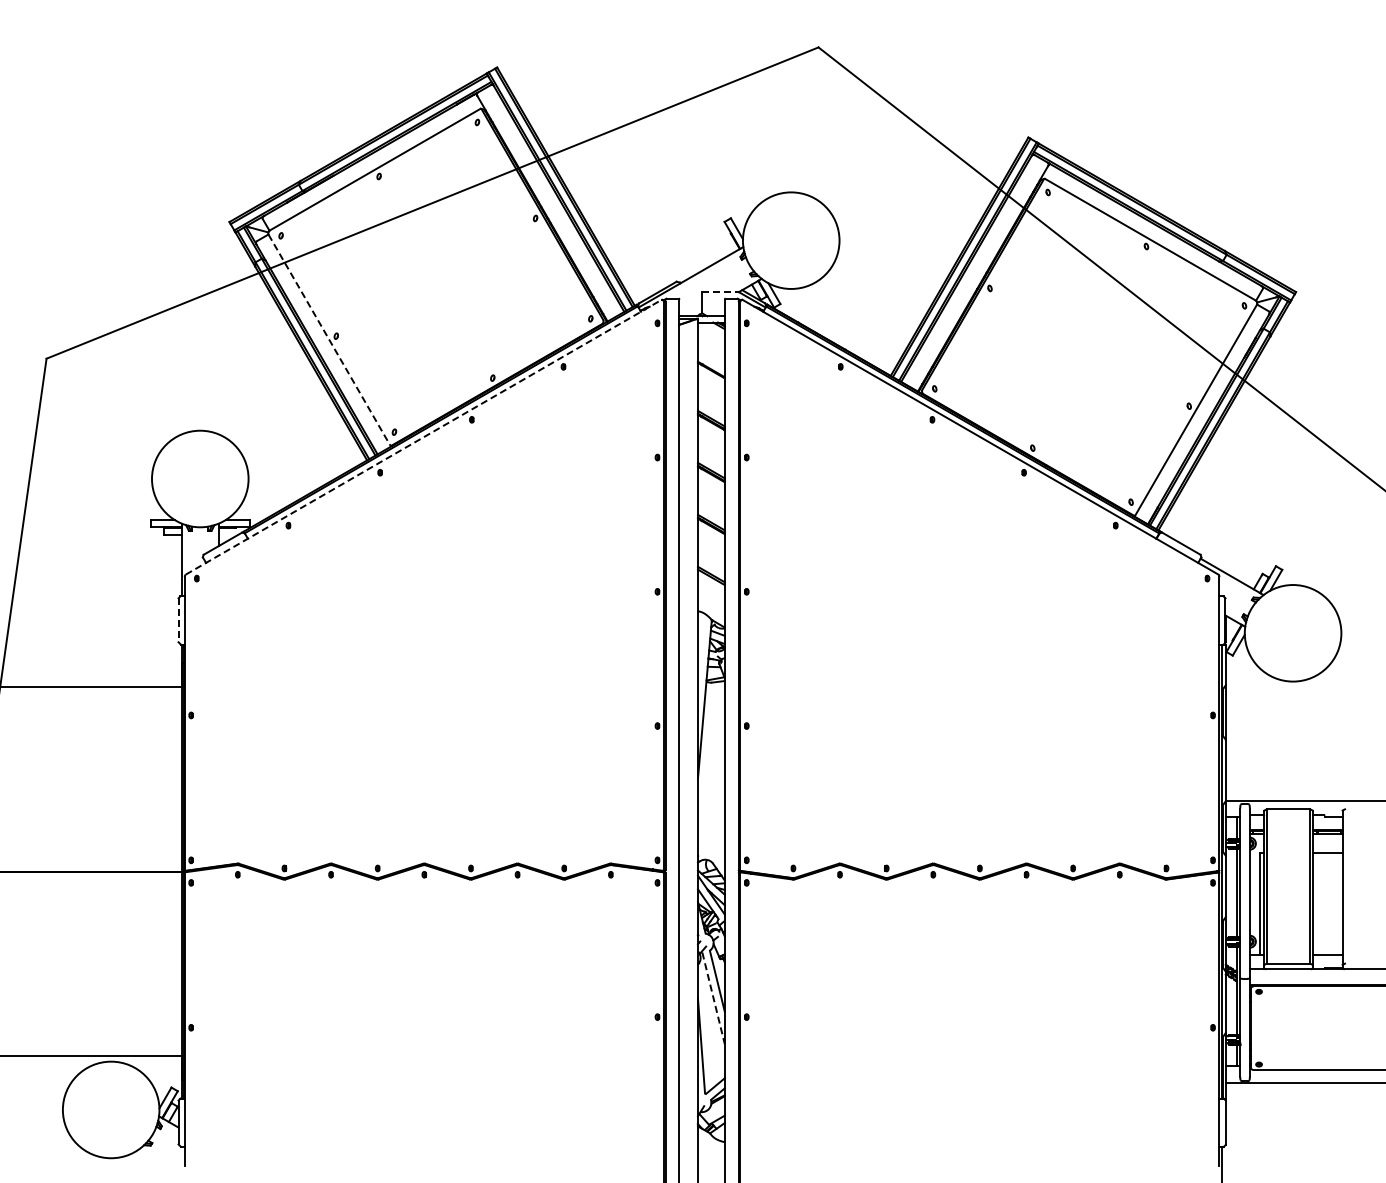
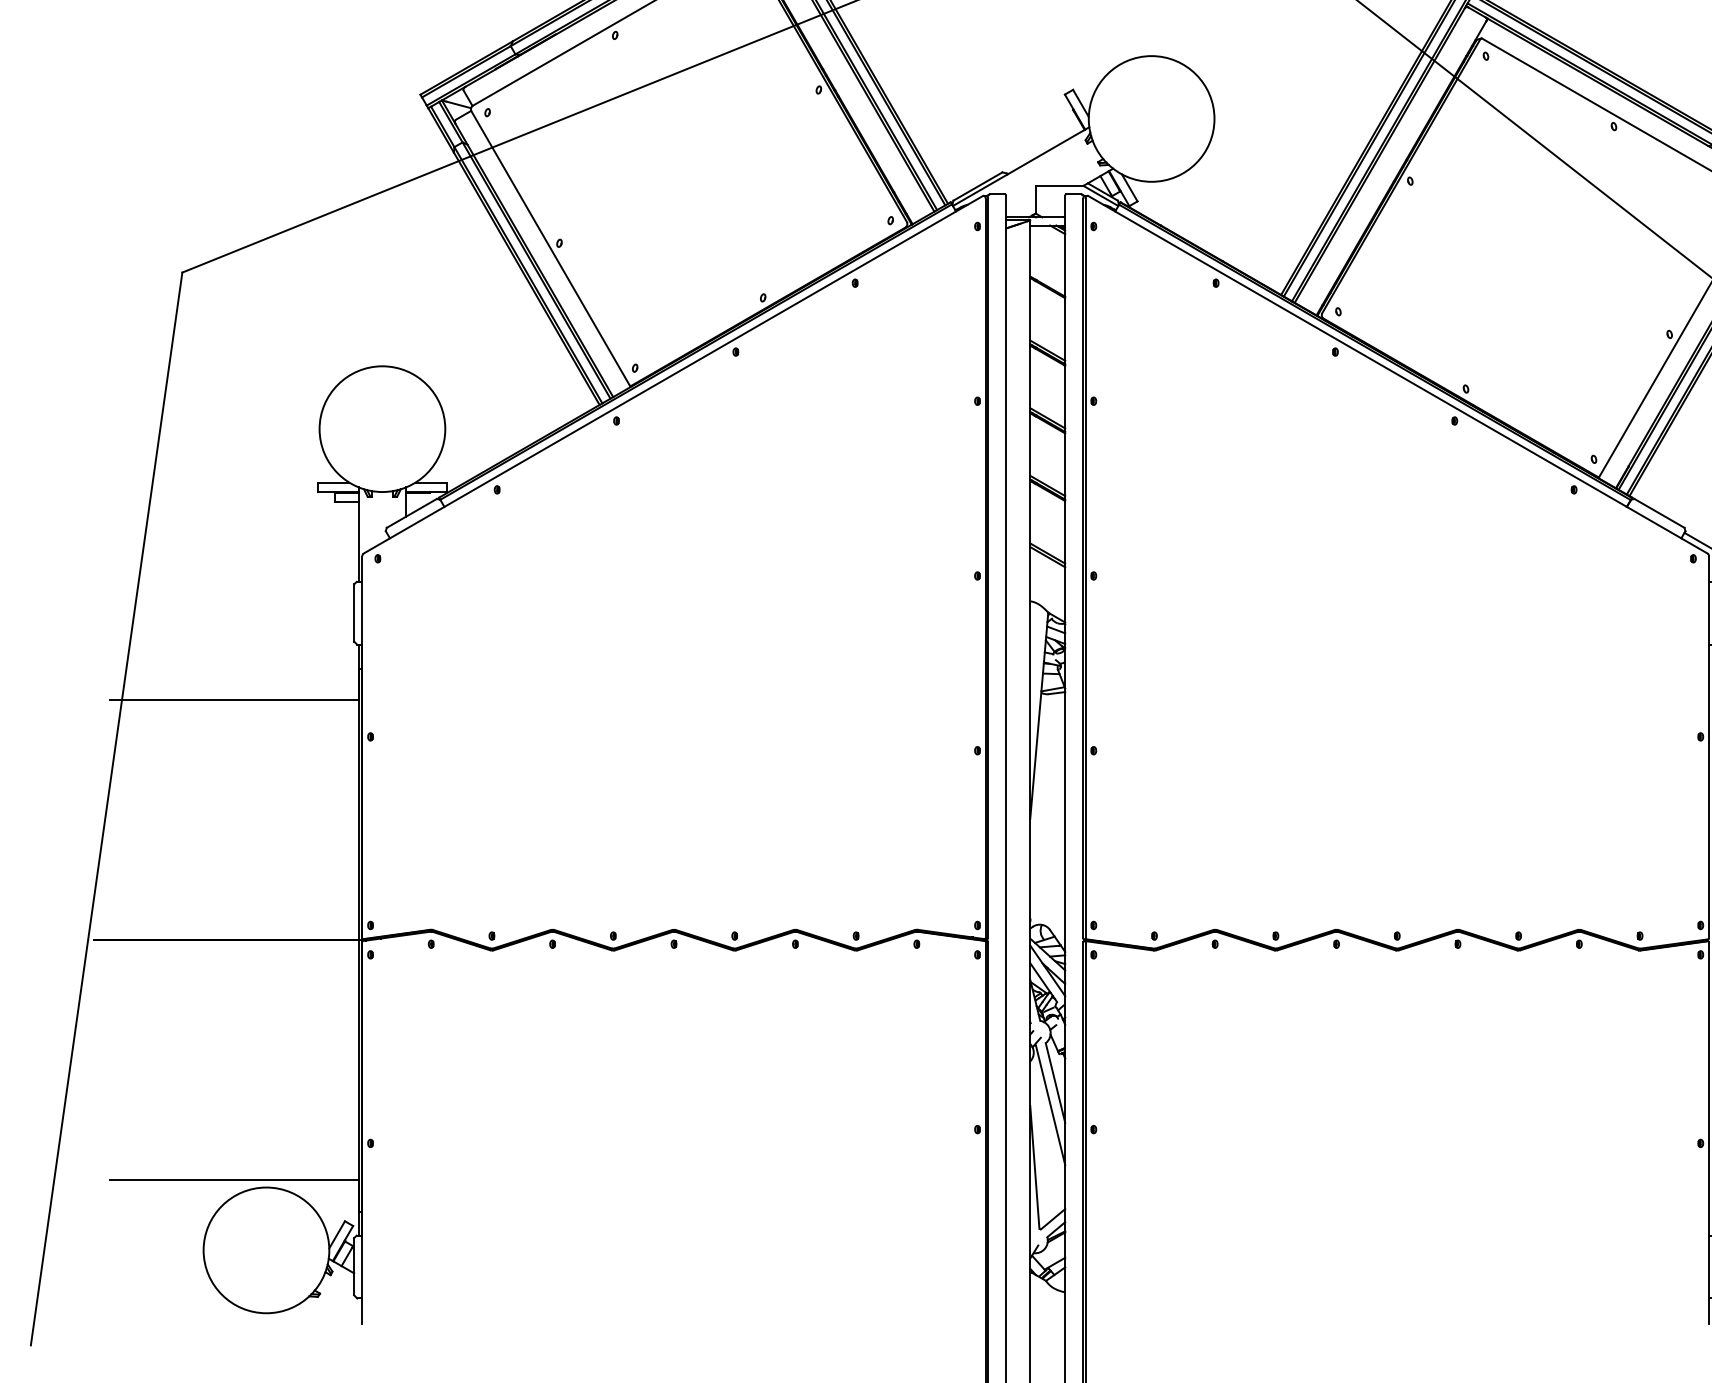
line: (721, 292) -> (1060, 186), dashed -> solid
line: (329, 340) -> (550, 248), dashed -> solid
line: (423, 437) -> (672, 375), dashed -> solid
line: (178, 620) -> (354, 613), dashed -> solid
line: (713, 998) -> (1050, 1105), dashed -> solid

